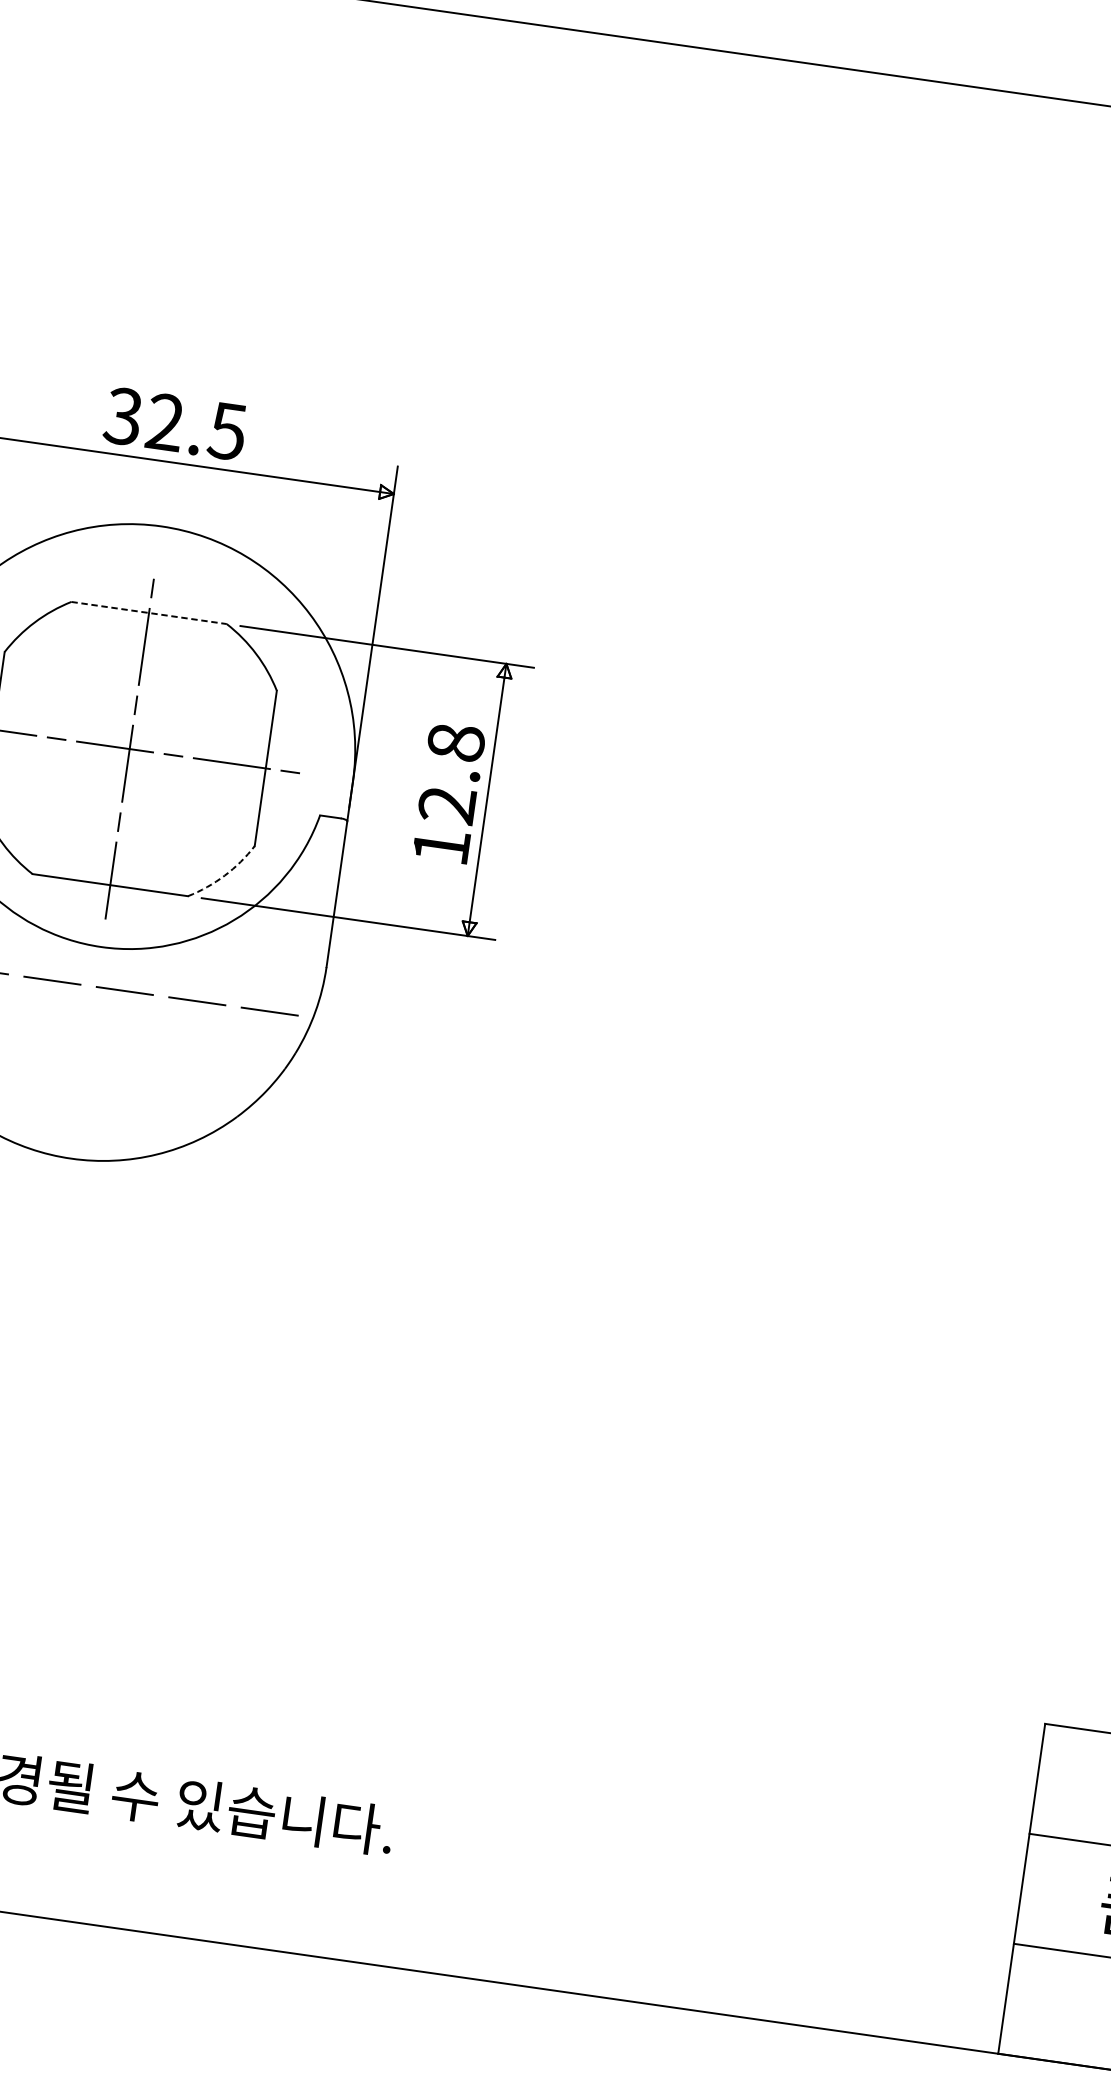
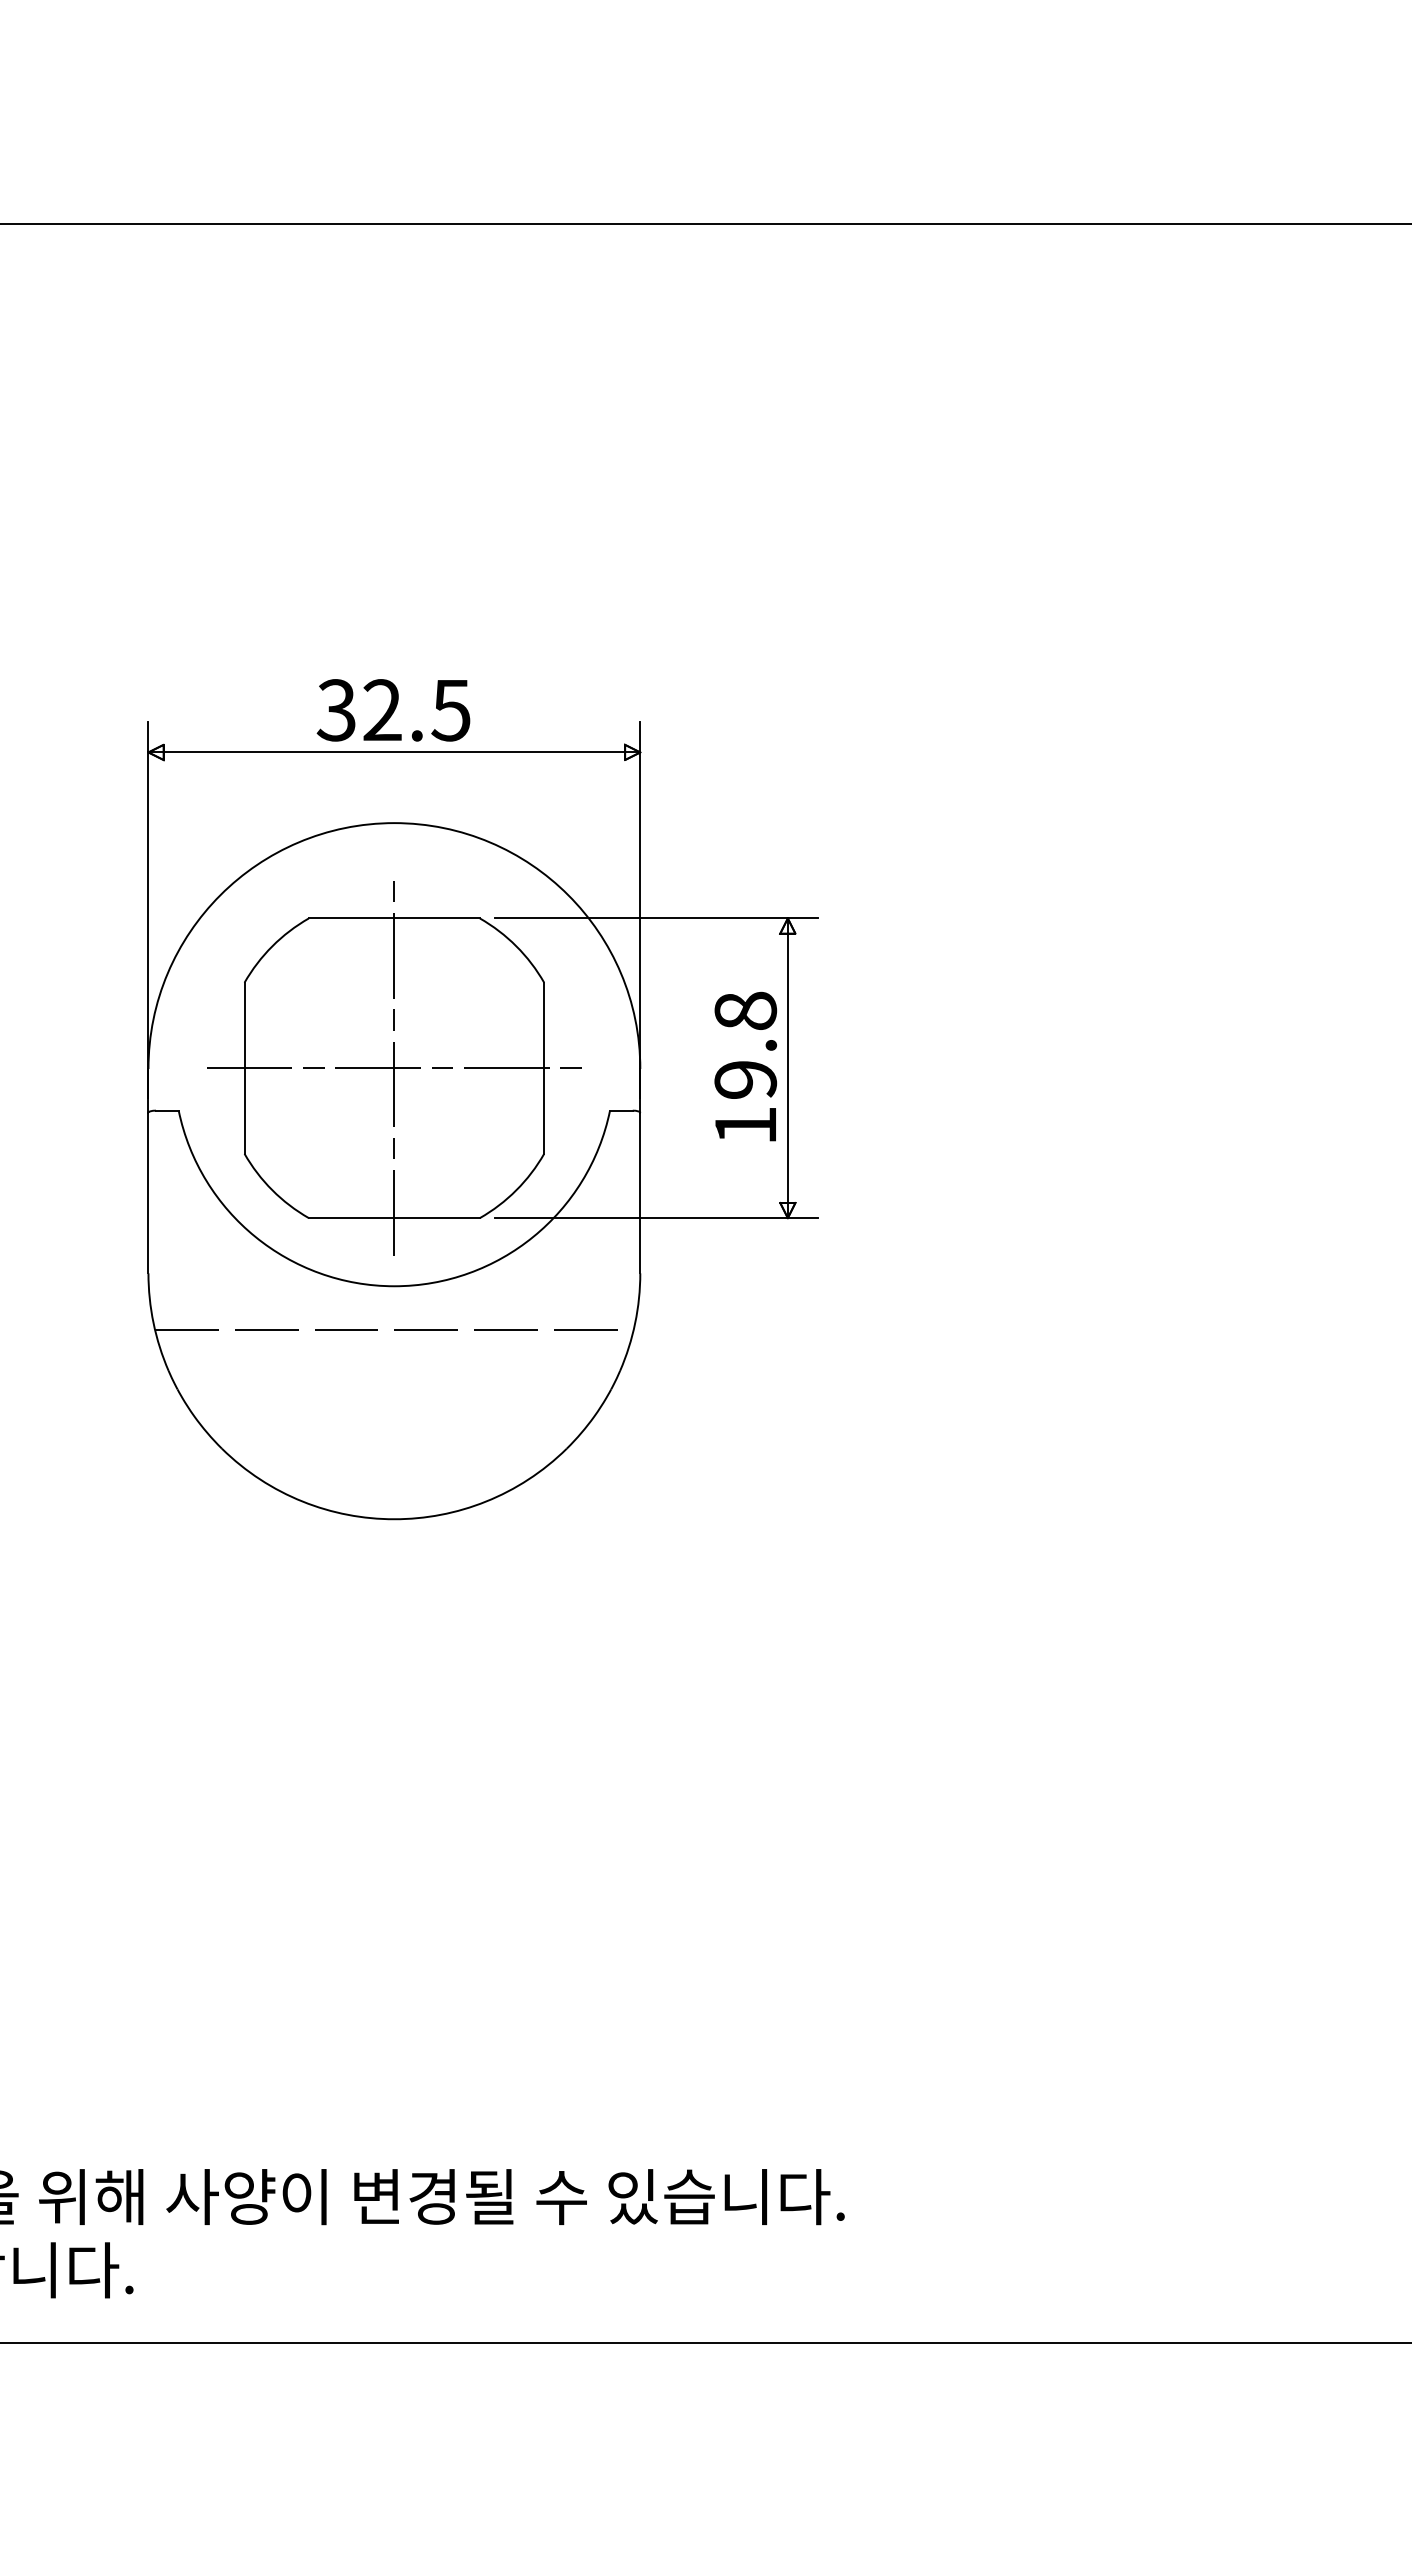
line: (149, 613) -> (394, 918), dashed -> solid
text: (447, 805) -> (745, 1080), 12.8 -> 19.8
arc: (224, 875) -> (516, 1190), dashed -> solid

